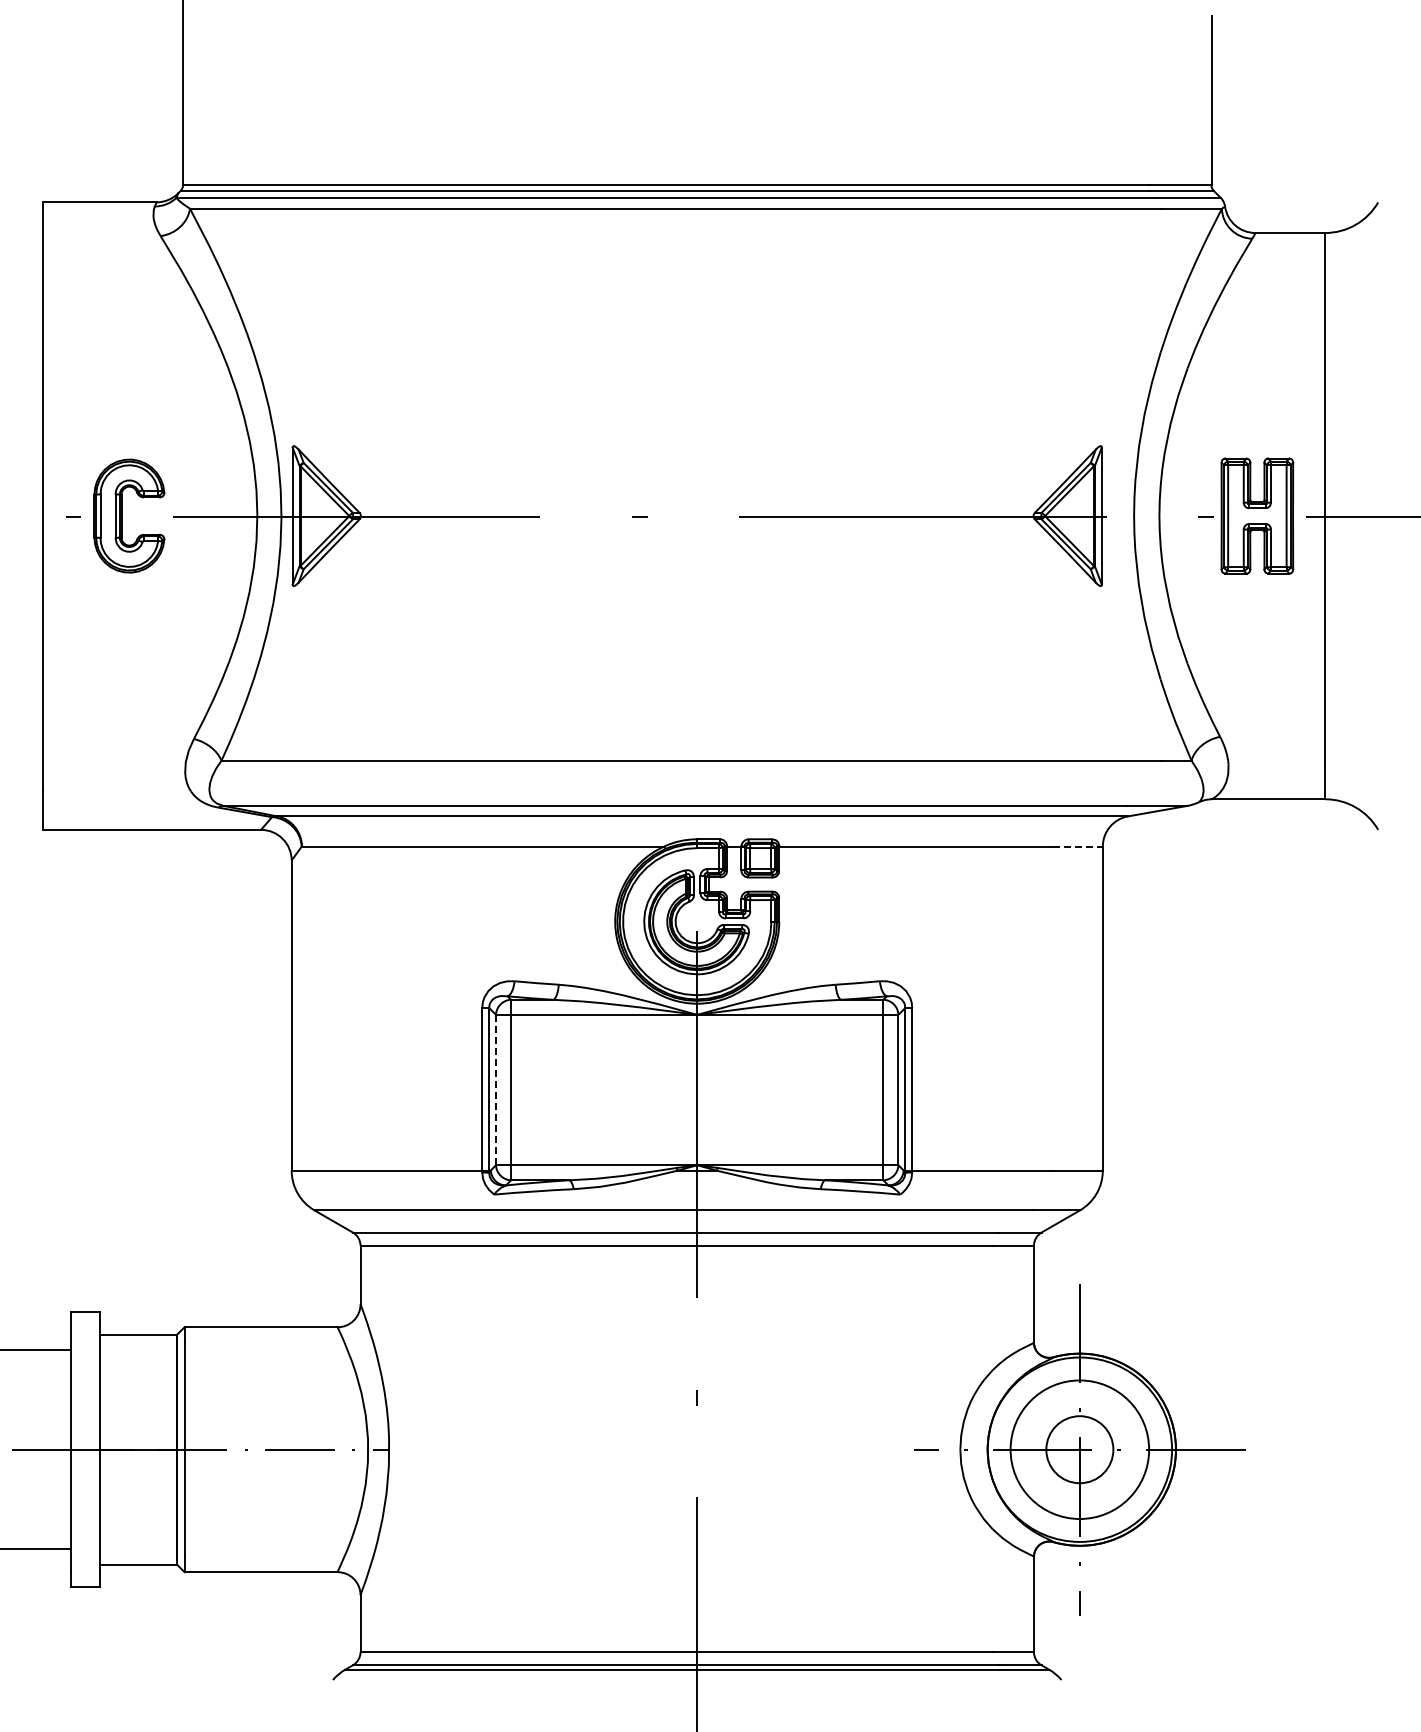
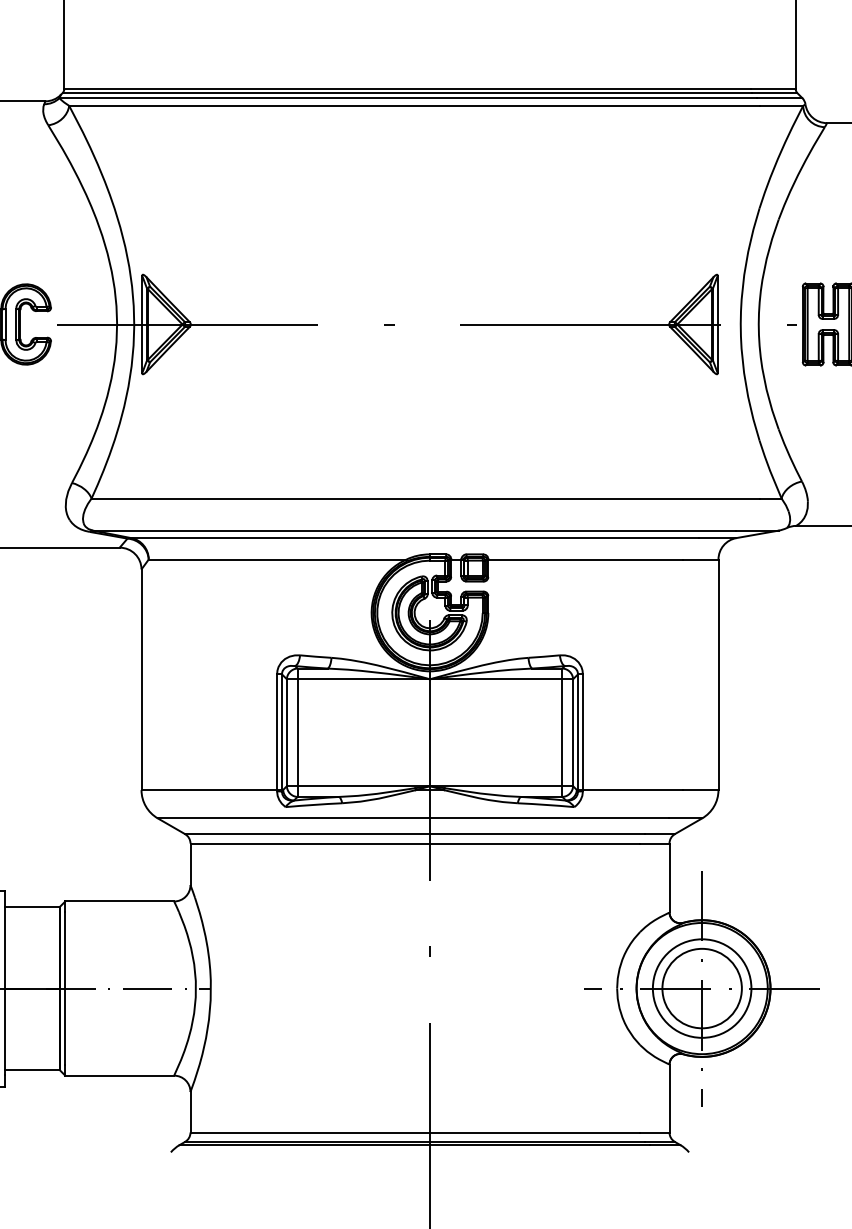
line: (1078, 846) -> (701, 559), dashed -> solid
line: (496, 1089) -> (287, 732), dashed -> solid
circle: (1079, 1449) -> (701, 988), size x1.67

